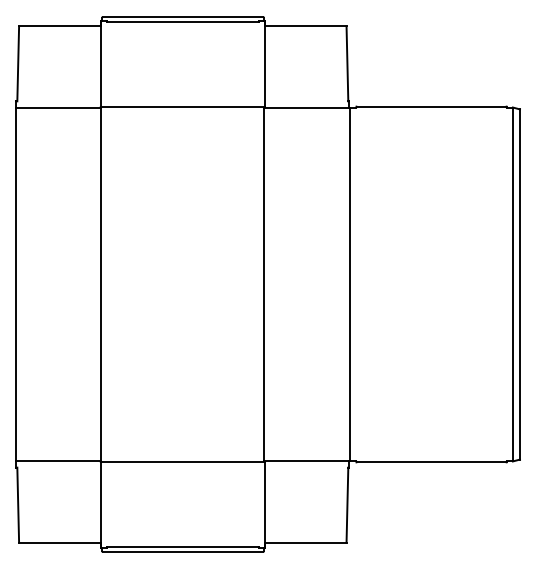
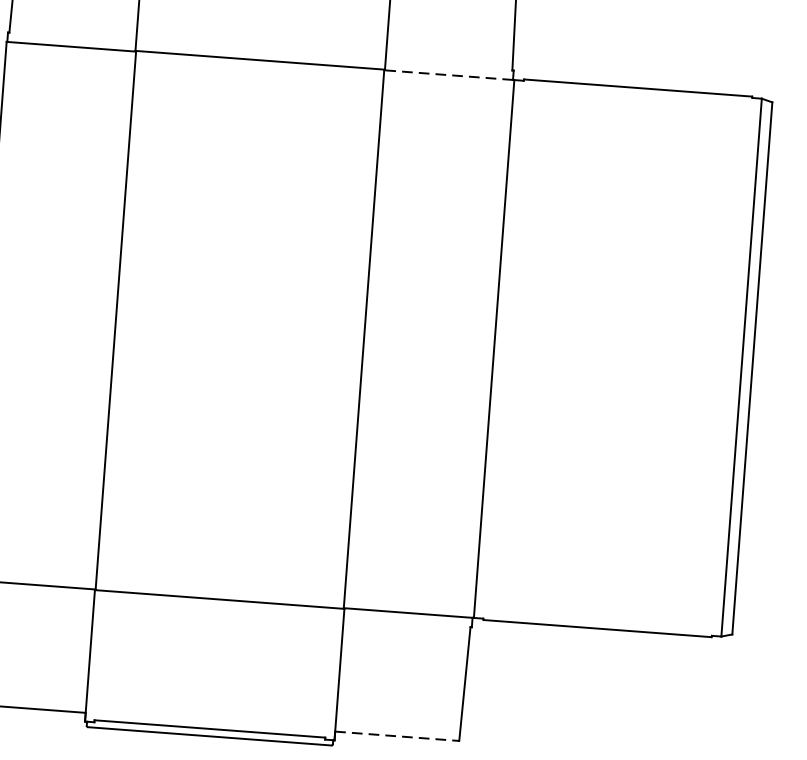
line: (306, 107) -> (448, 75), solid -> dashed
line: (305, 542) -> (396, 736), solid -> dashed

